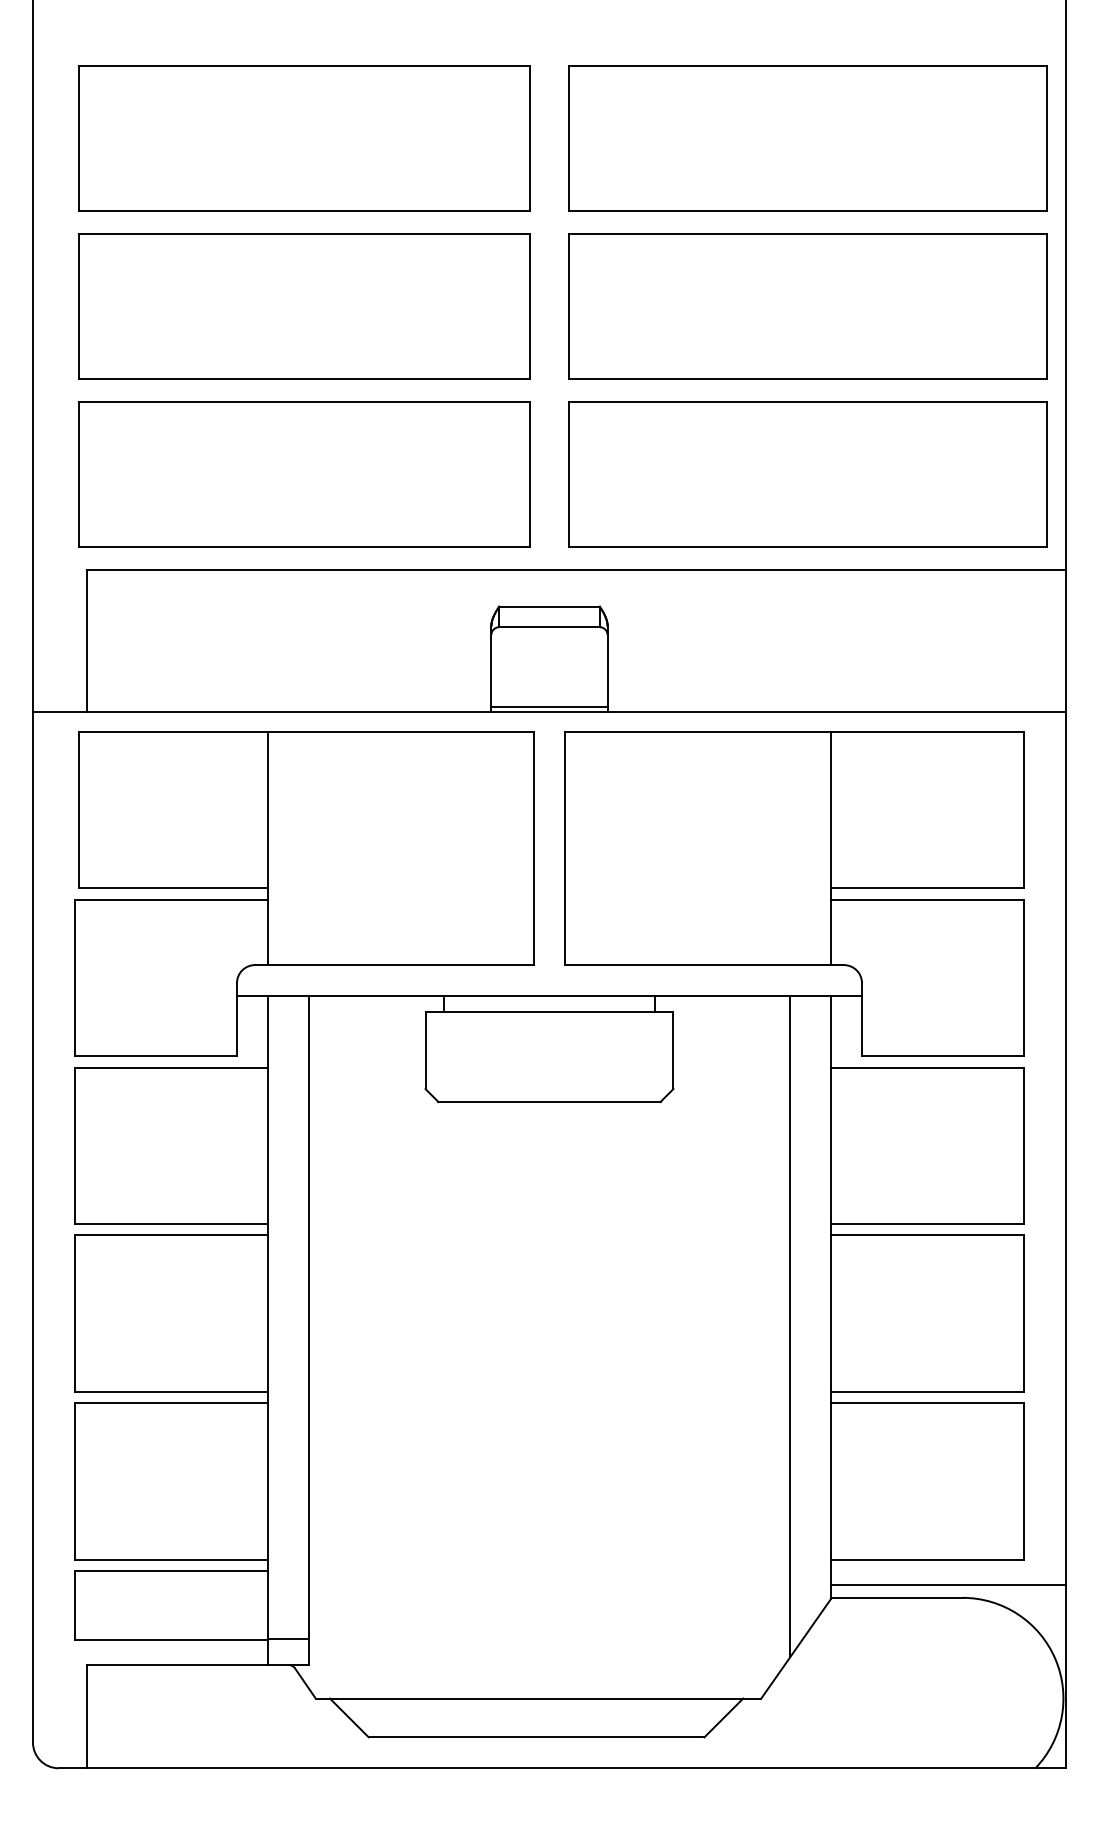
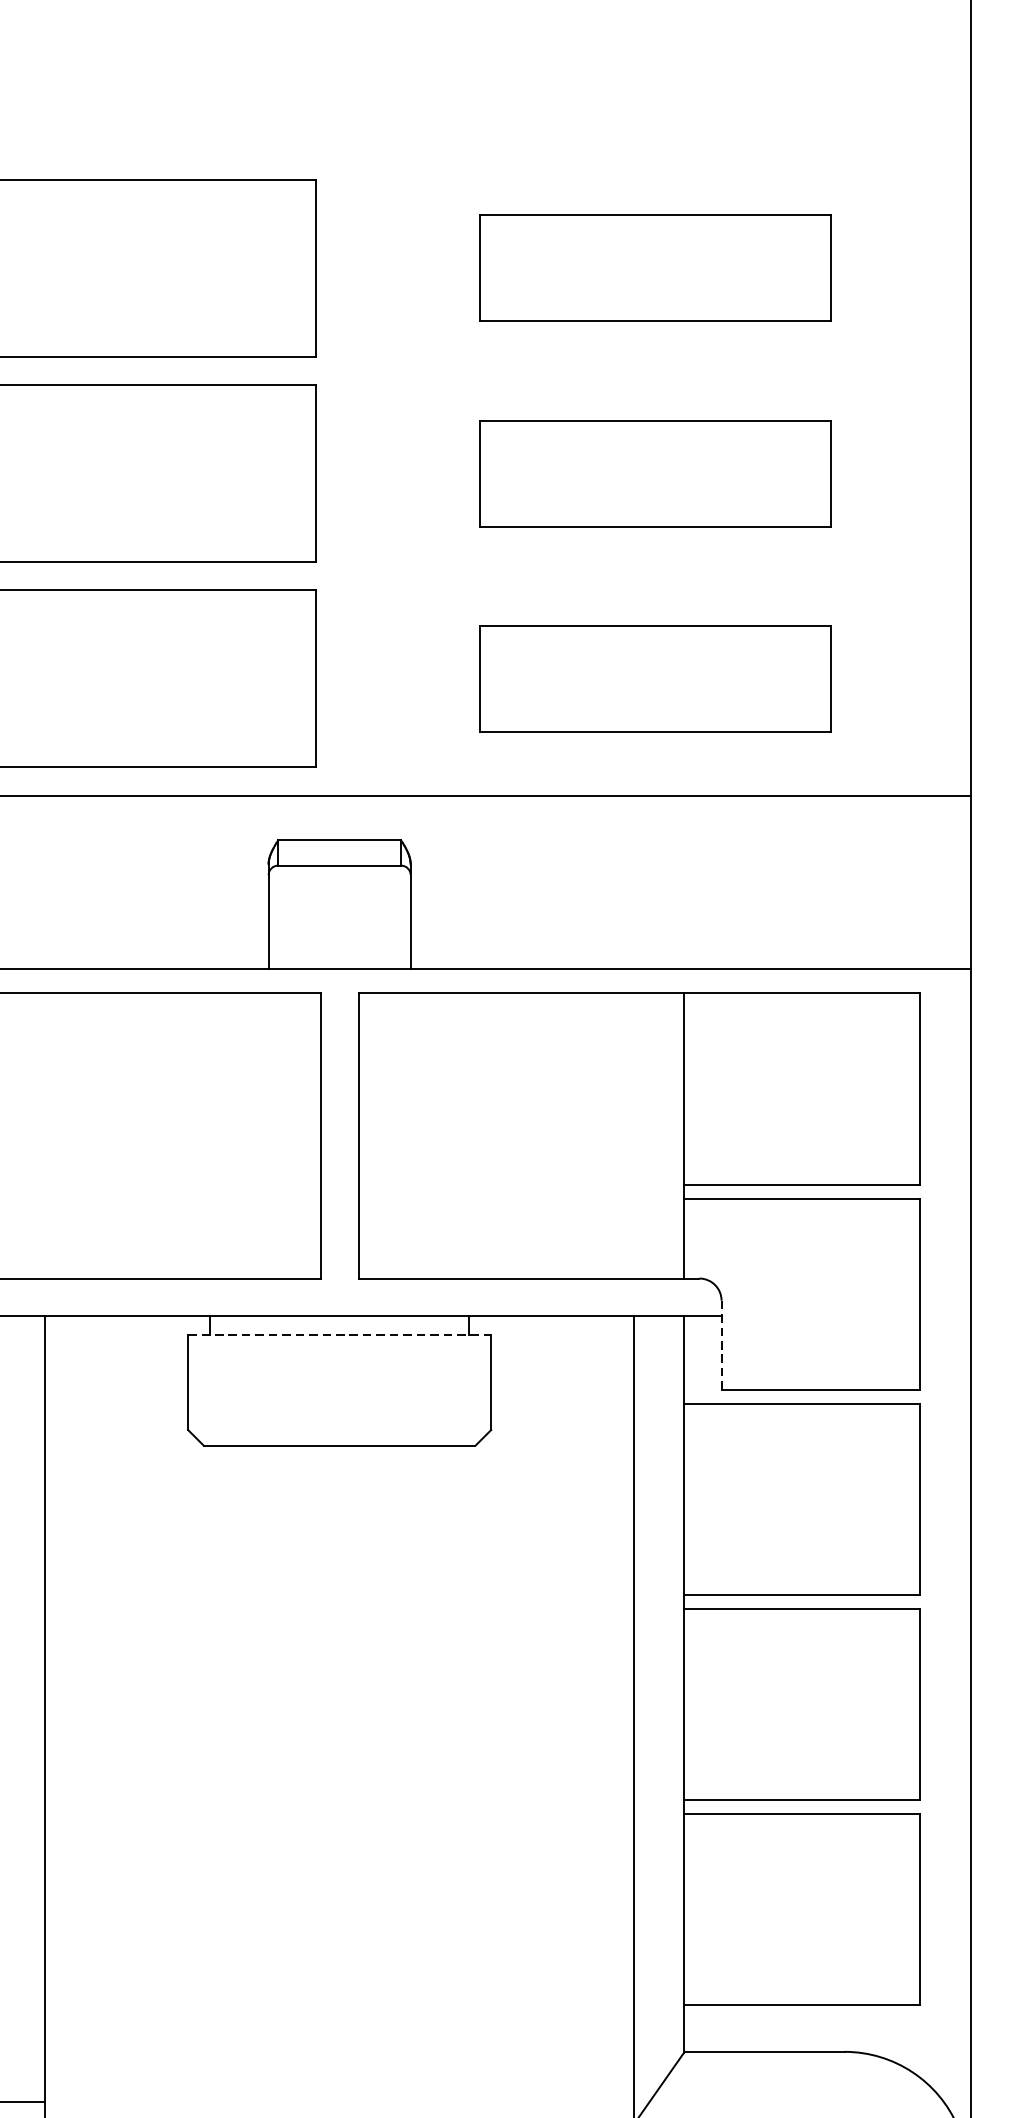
part: (807, 138) -> (654, 268), size x0.6
part: (807, 306) -> (654, 473), size x0.6
part: (807, 474) -> (654, 679), size x0.6
line: (549, 706) -> (339, 962), removed
line: (549, 1011) -> (339, 1335), solid -> dashed
line: (862, 1019) -> (722, 1345), solid -> dashed
line: (949, 1584) -> (828, 2035), removed

